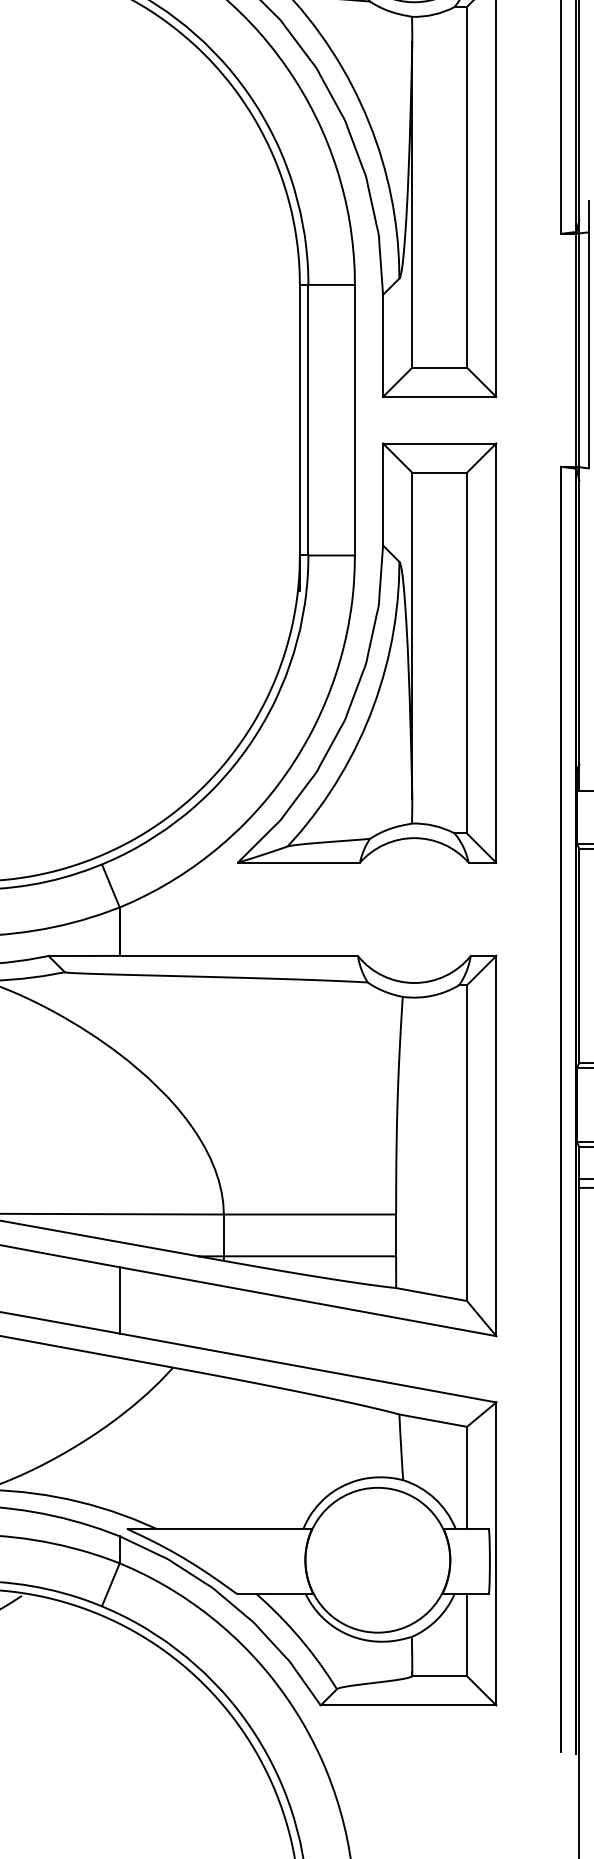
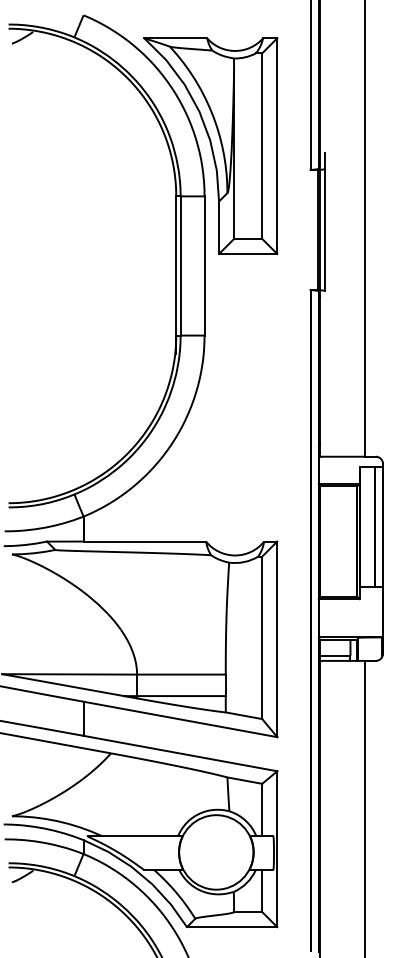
part: (366, 652) -> (210, 385), removed

